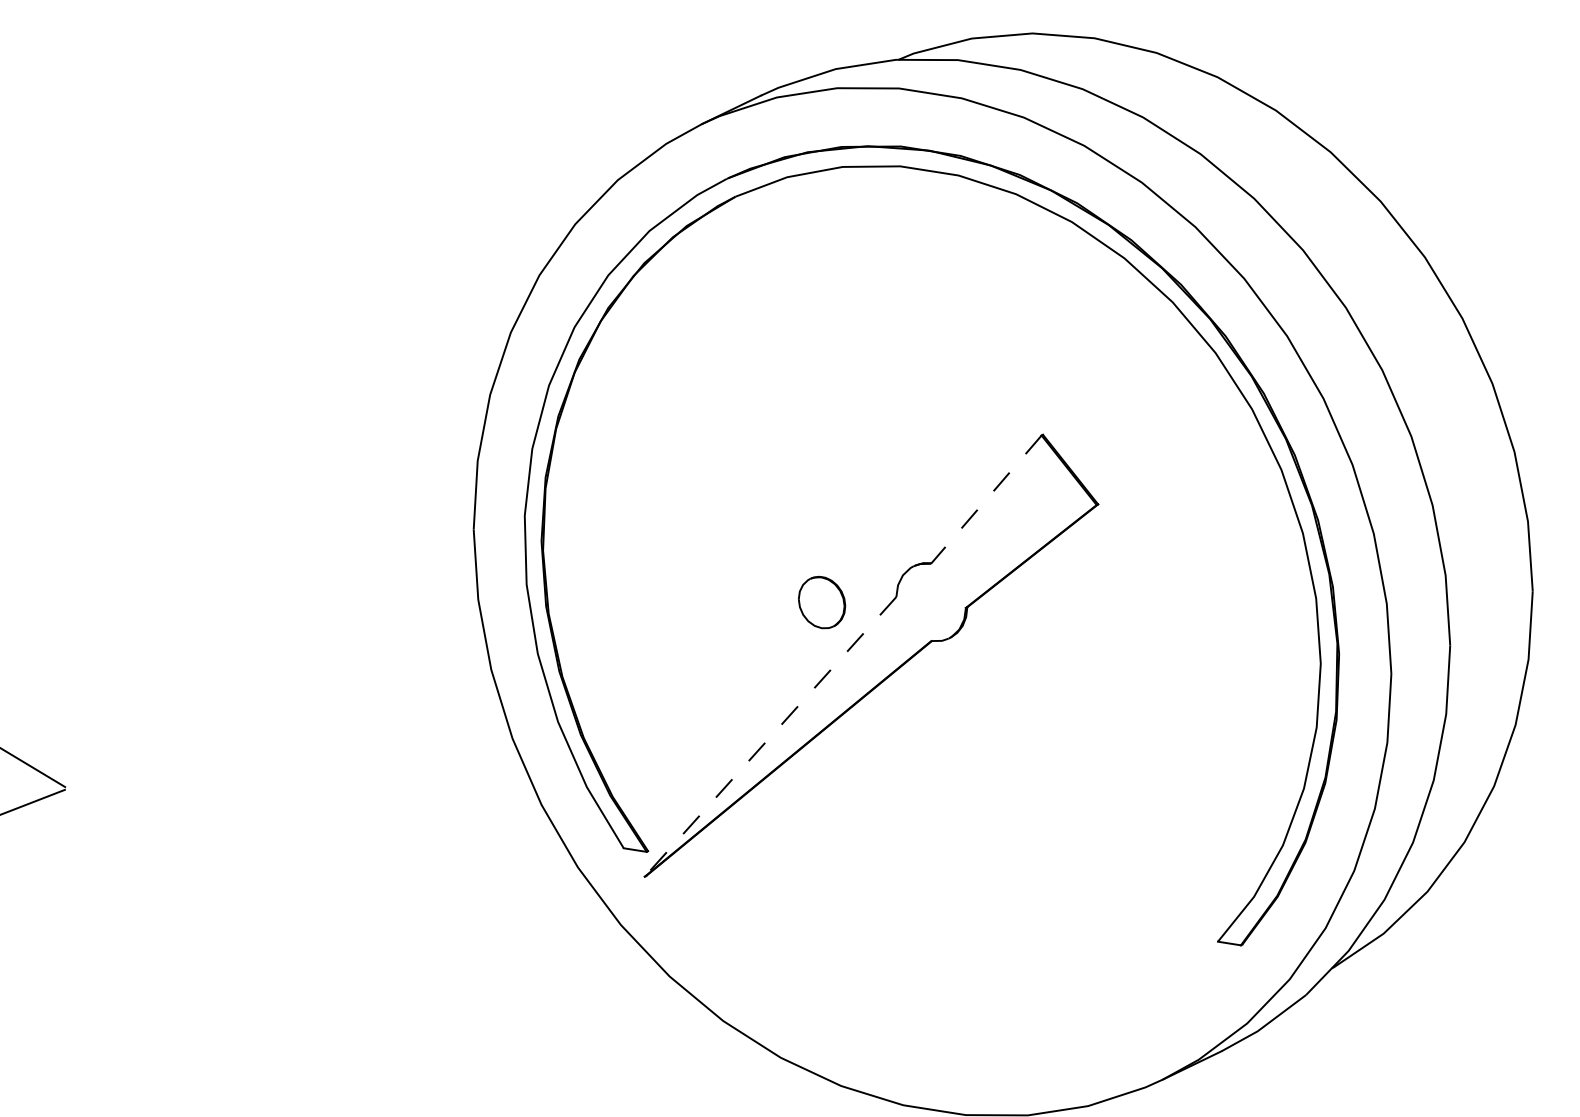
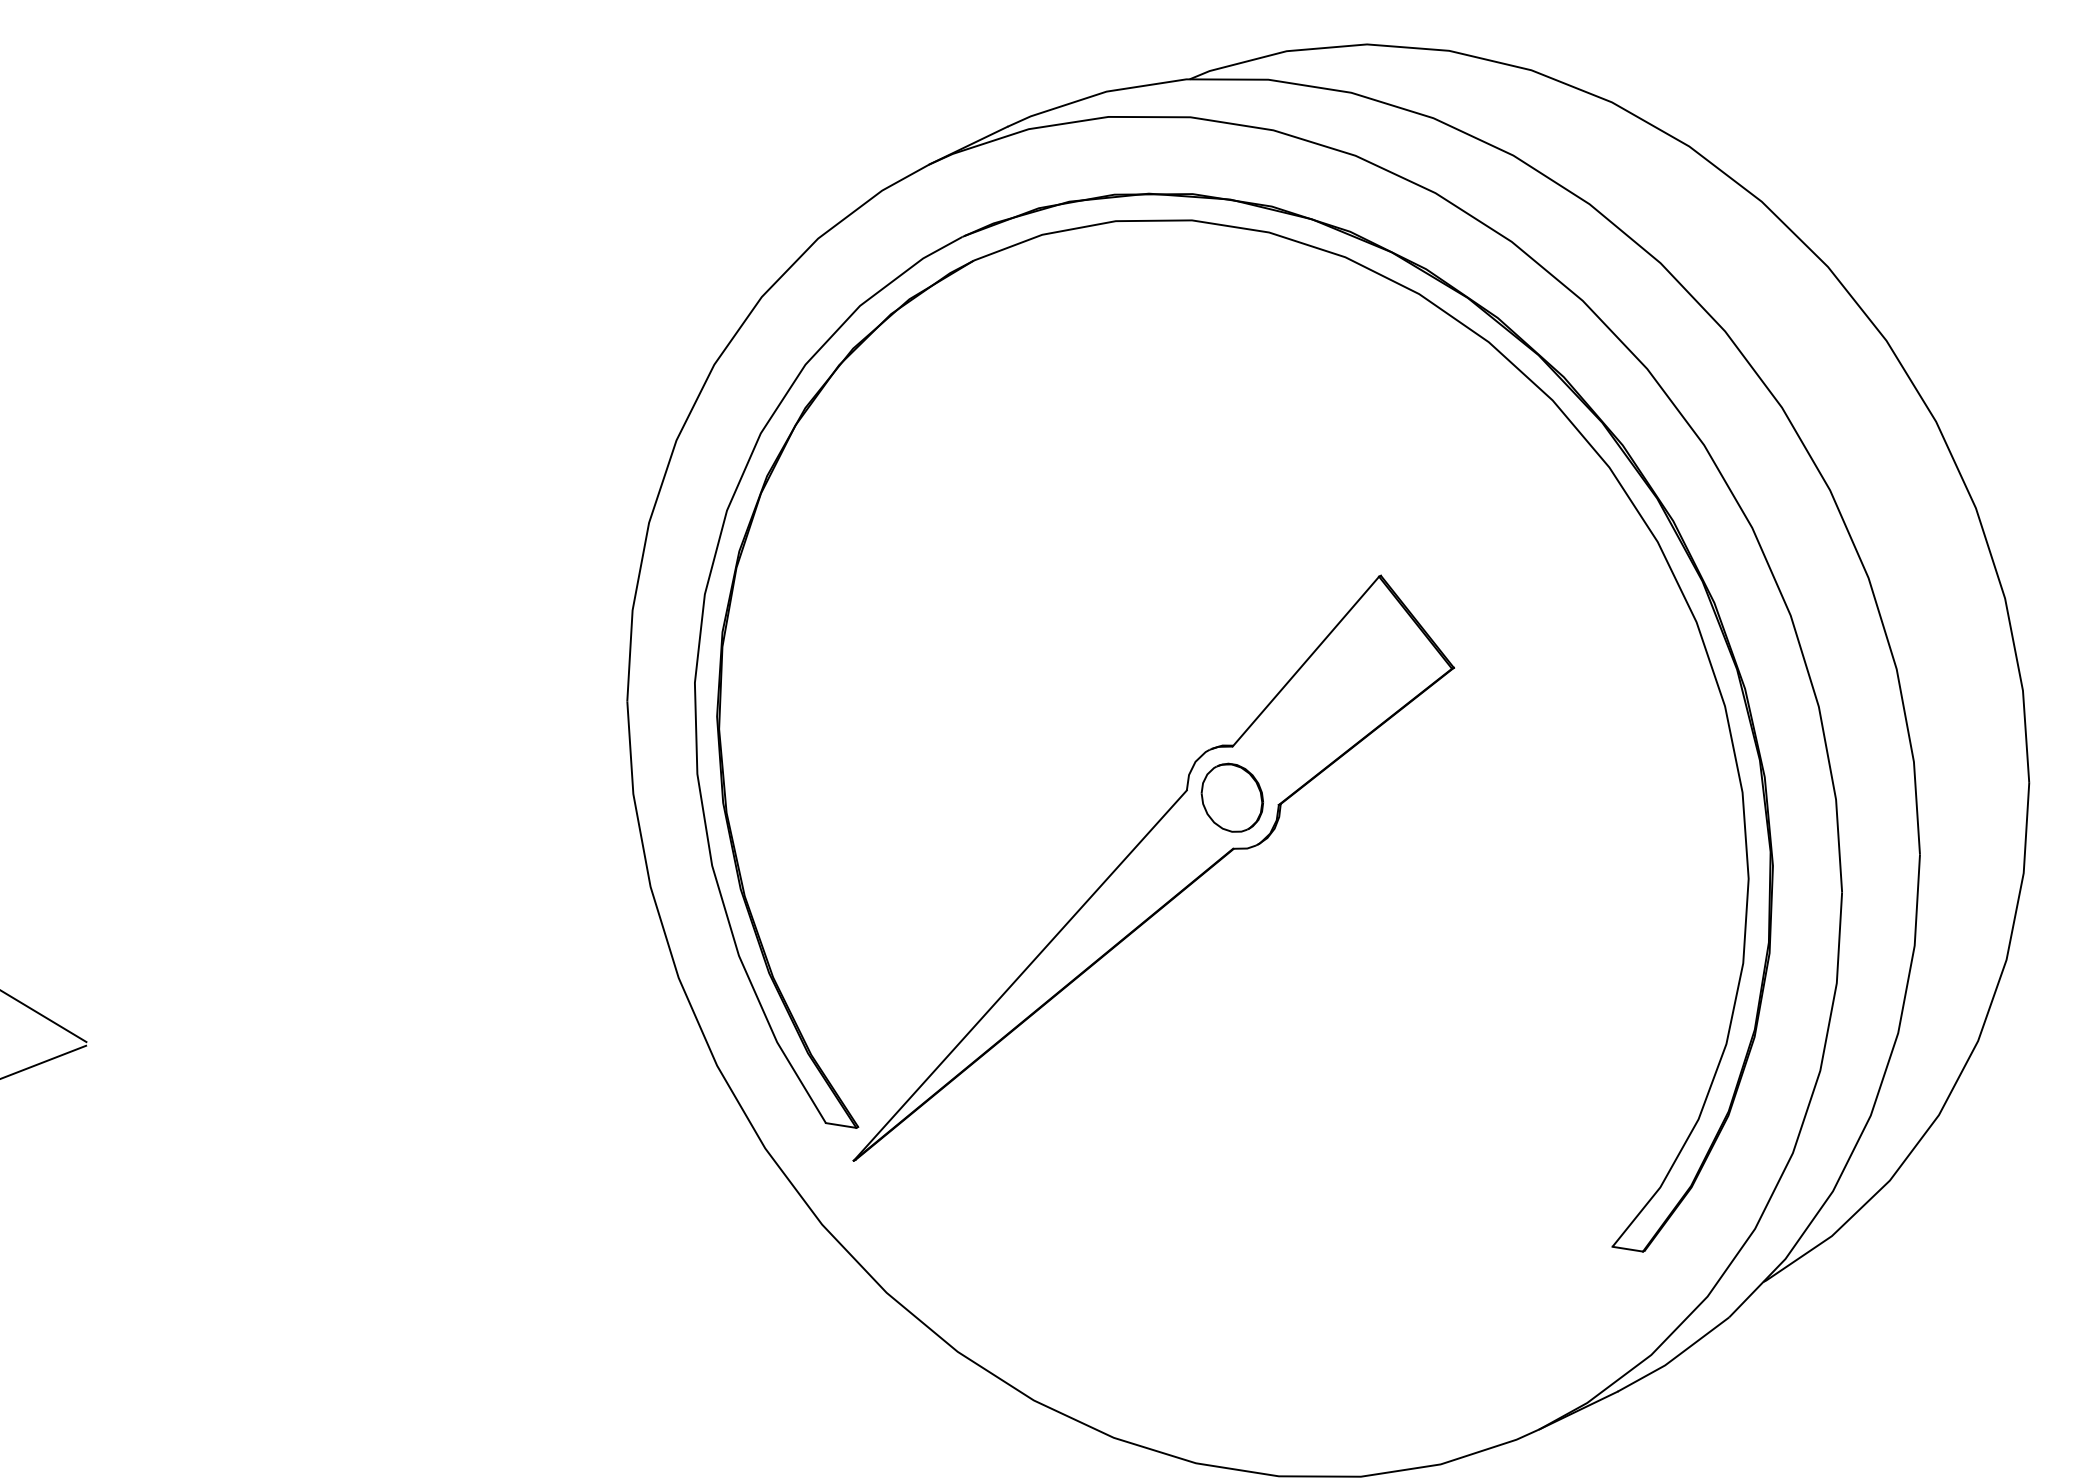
line: (986, 500) -> (1305, 662), dashed -> solid
part: (822, 602) -> (1232, 797), moved
line: (769, 736) -> (1019, 975), dashed -> solid

